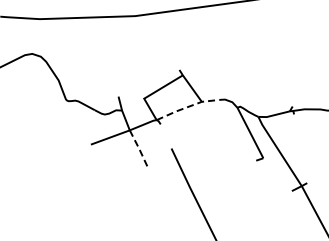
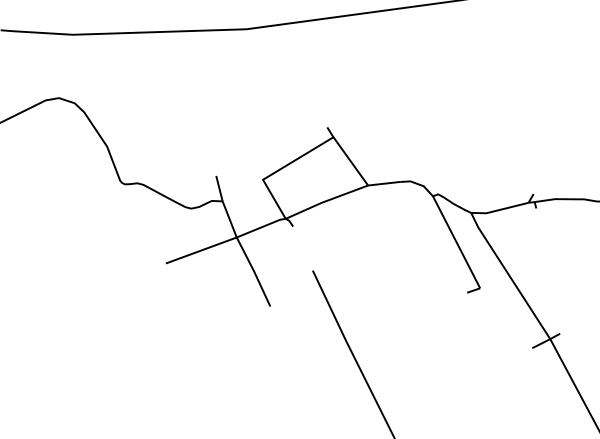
line: (187, 107) -> (341, 195), dashed -> solid
line: (139, 149) -> (254, 272), dashed -> solid

